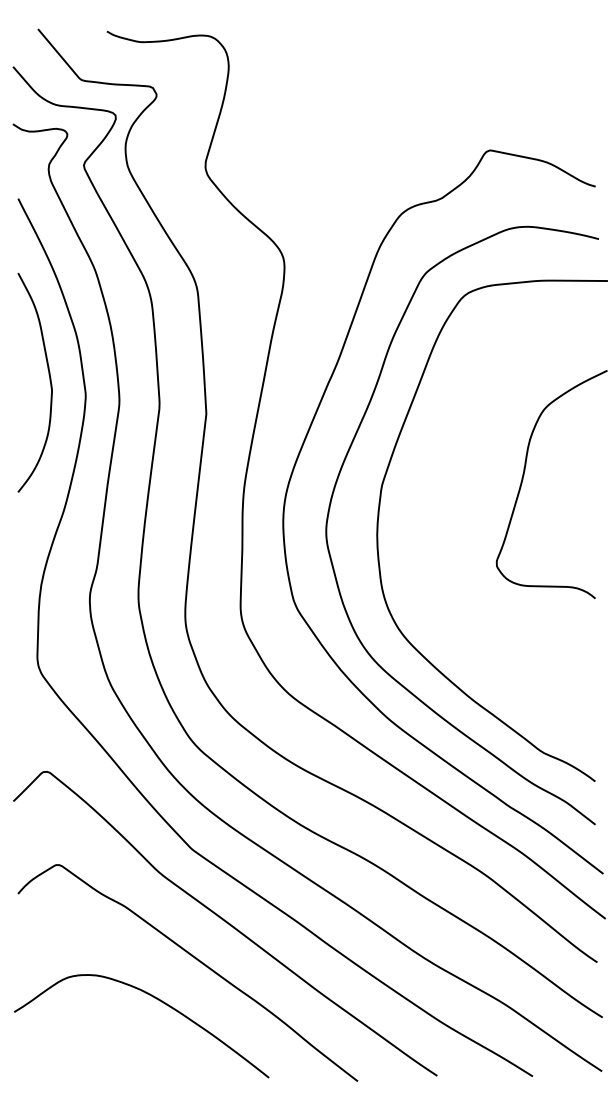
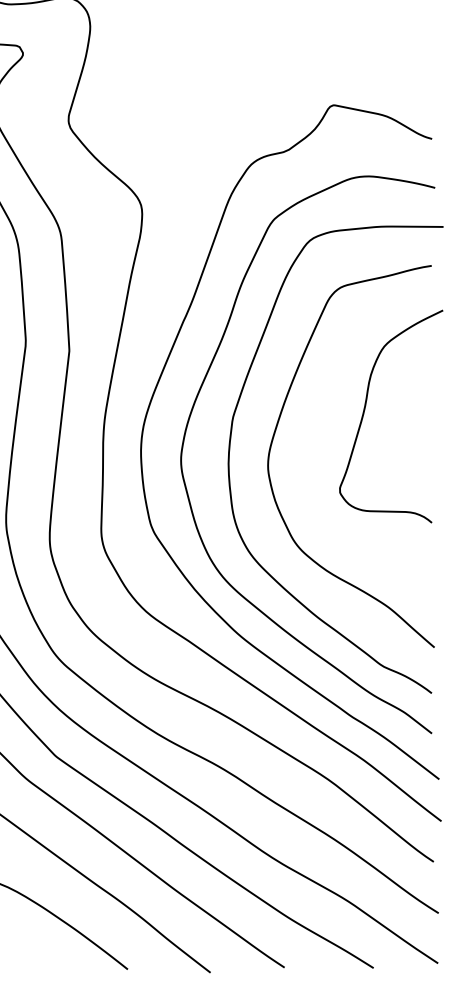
curve: (426, 506) -> (274, 437), added

